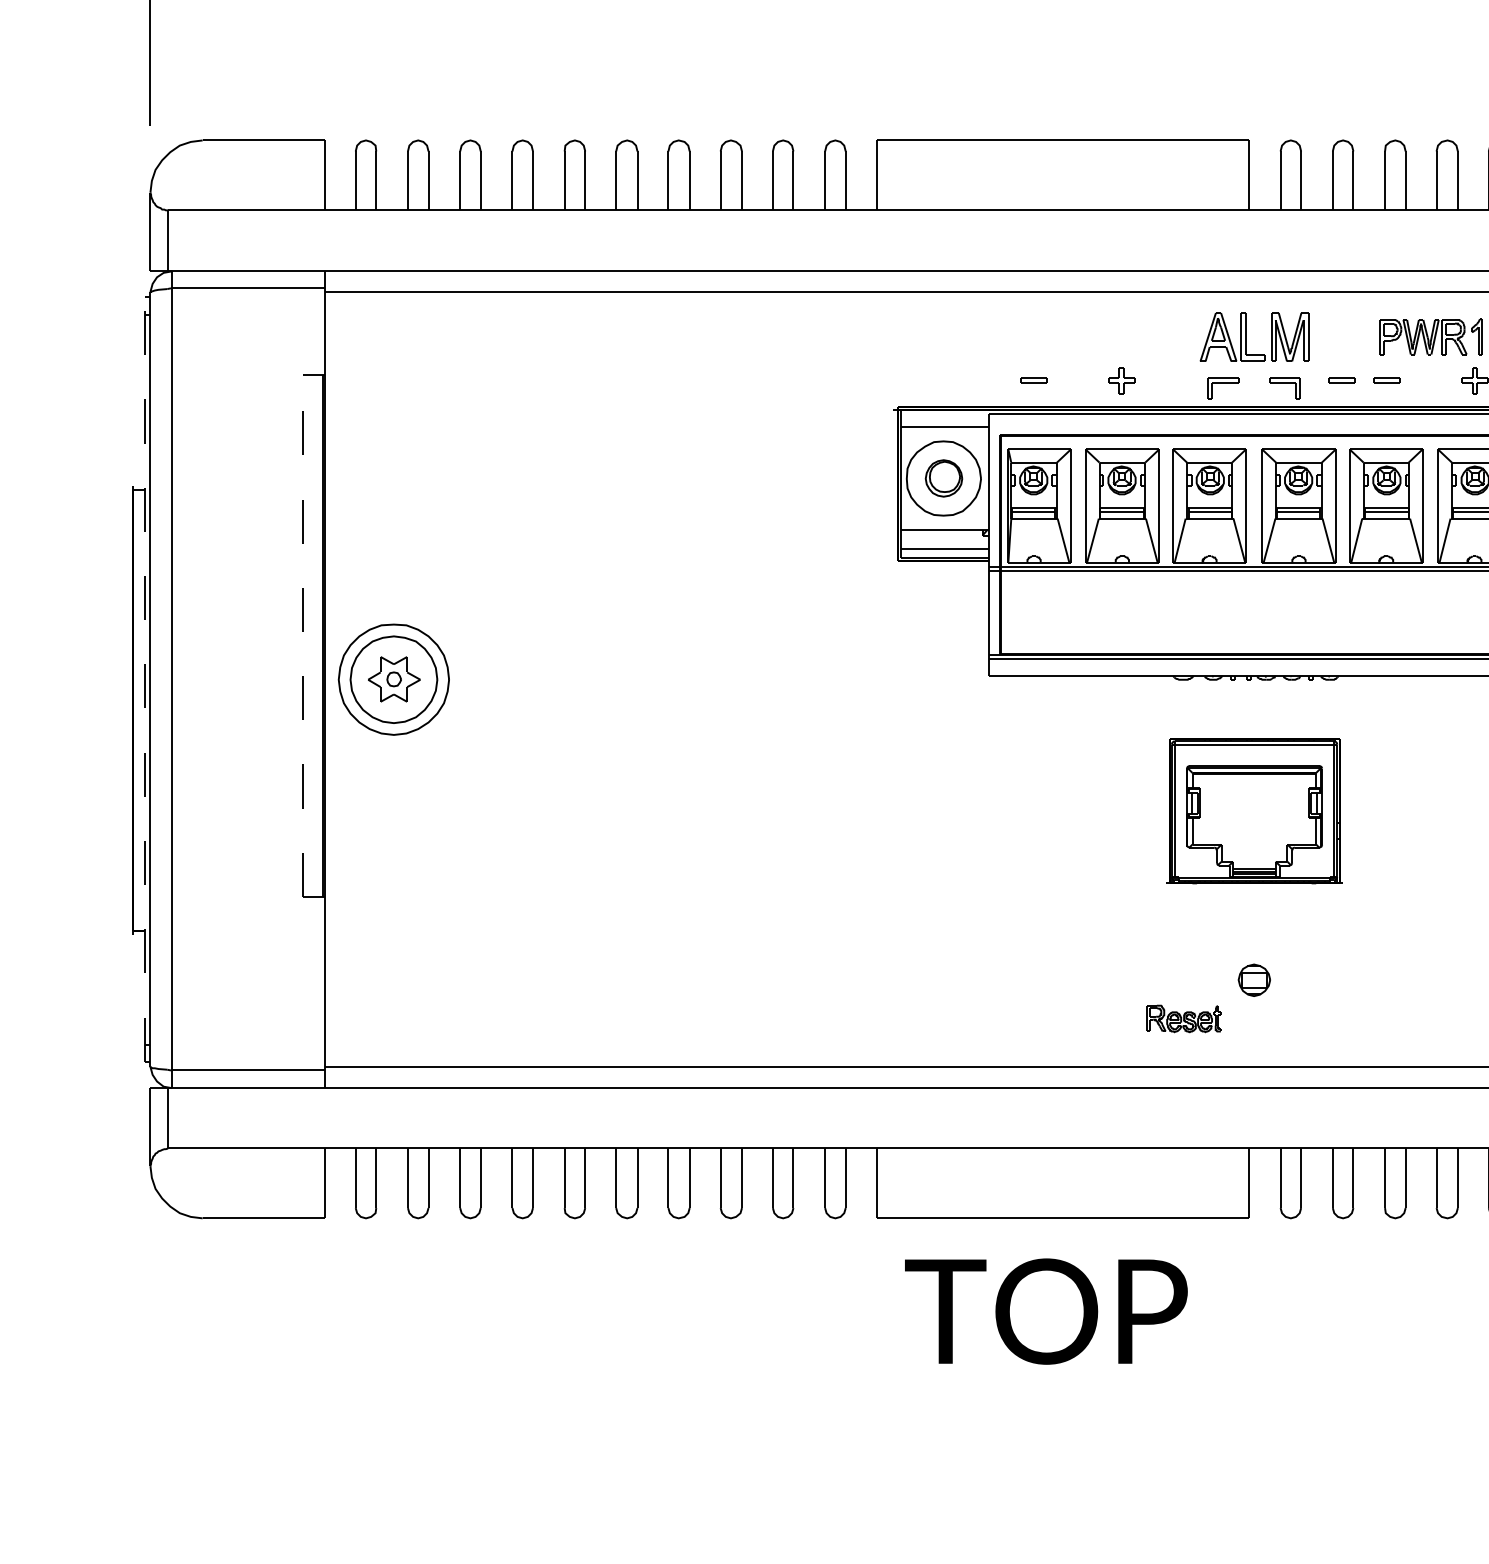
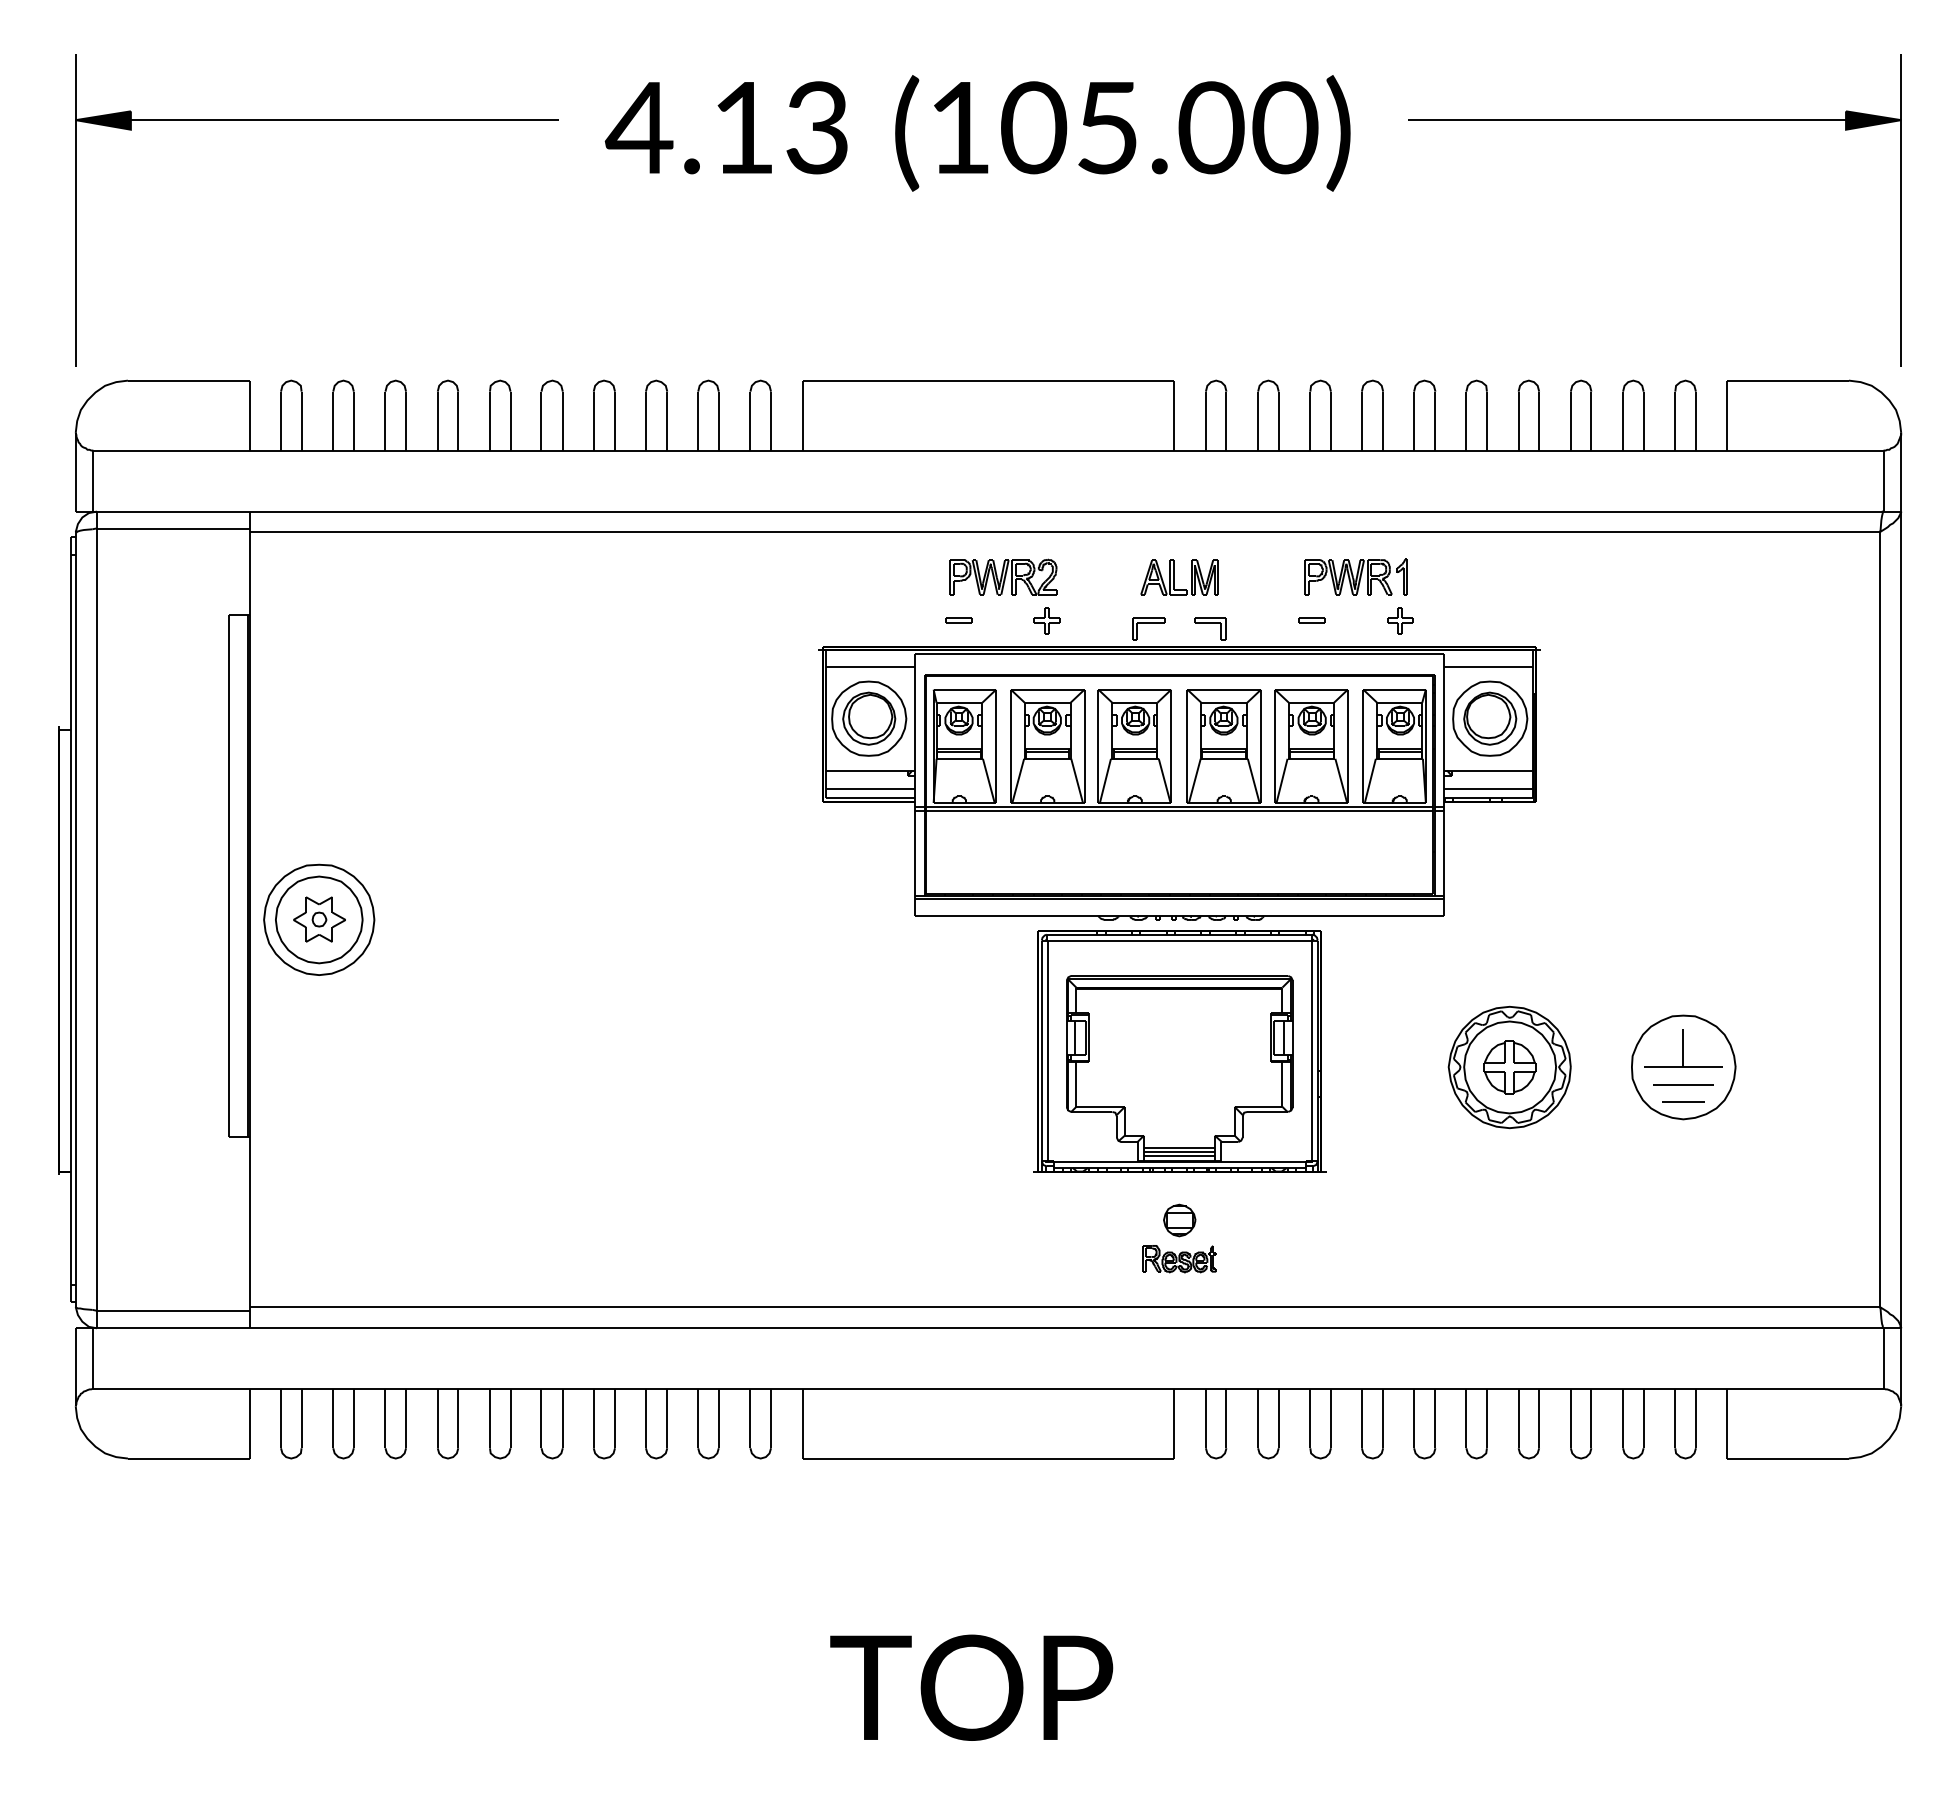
part: (1078, 336) -> (1003, 576), added
part: (1254, 337) -> (1179, 577), size x0.71
part: (1341, 380) -> (1266, 620), removed
part: (944, 478) -> (869, 718), size x1.43
line: (303, 636) -> (228, 876), dashed -> solid
line: (145, 679) -> (70, 919), dashed -> solid
part: (1254, 811) -> (1179, 1051), size x1.67
part: (1184, 1019) -> (1179, 1259), moved
text: (1046, 1311) -> (971, 1687), moved

